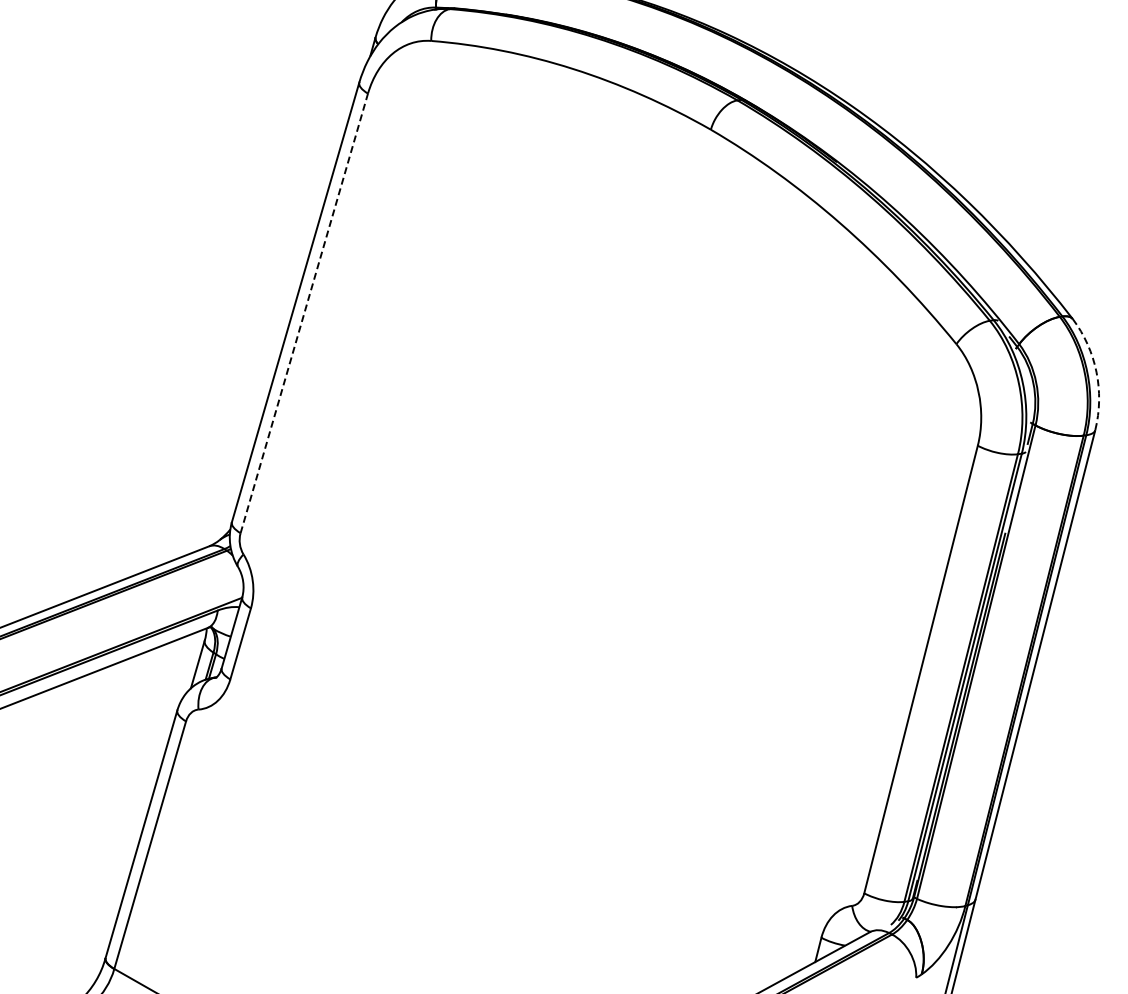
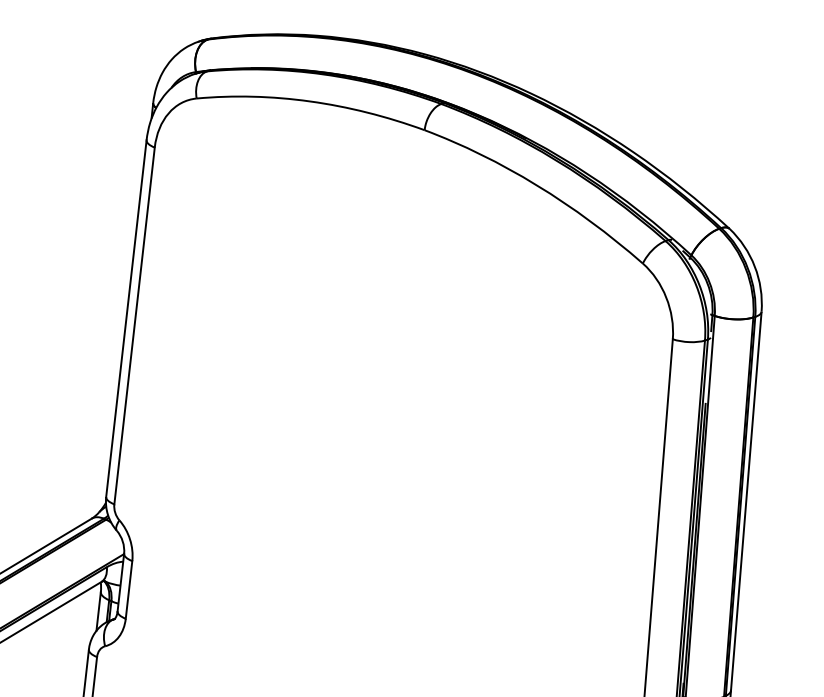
line: (304, 313) -> (134, 326), dashed -> solid
arc: (1096, 372) -> (754, 266), dashed -> solid

